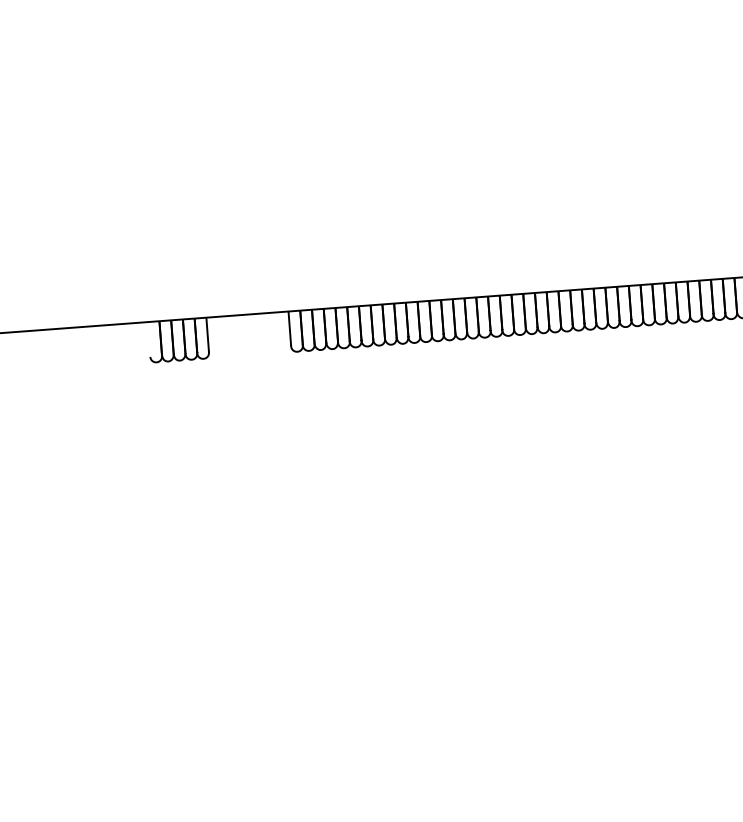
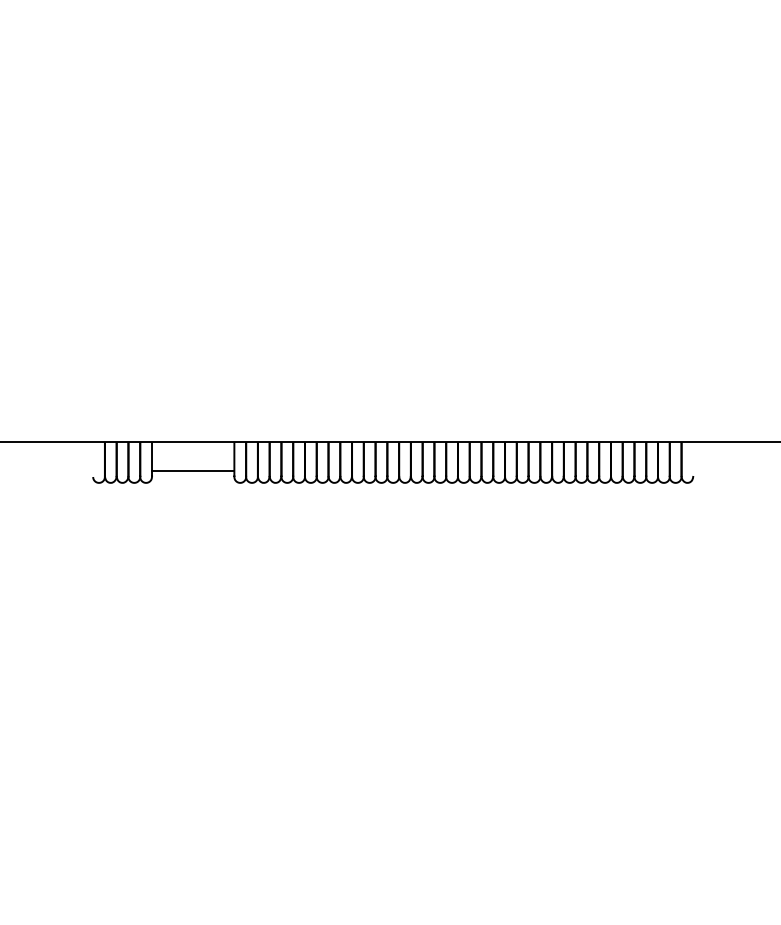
line: (249, 343) -> (193, 471), added

